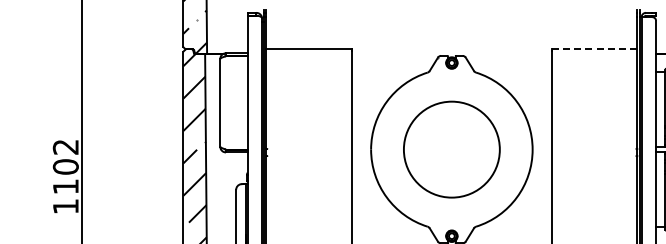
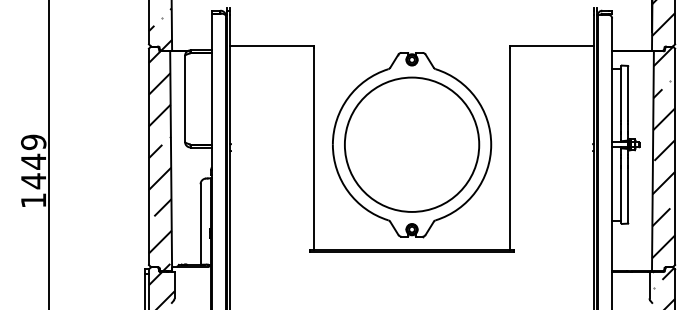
line: (594, 49) -> (551, 46), dashed -> solid
circle: (451, 149) -> (411, 144), size x1.43
text: (65, 166) -> (33, 161), 1102 -> 1449

